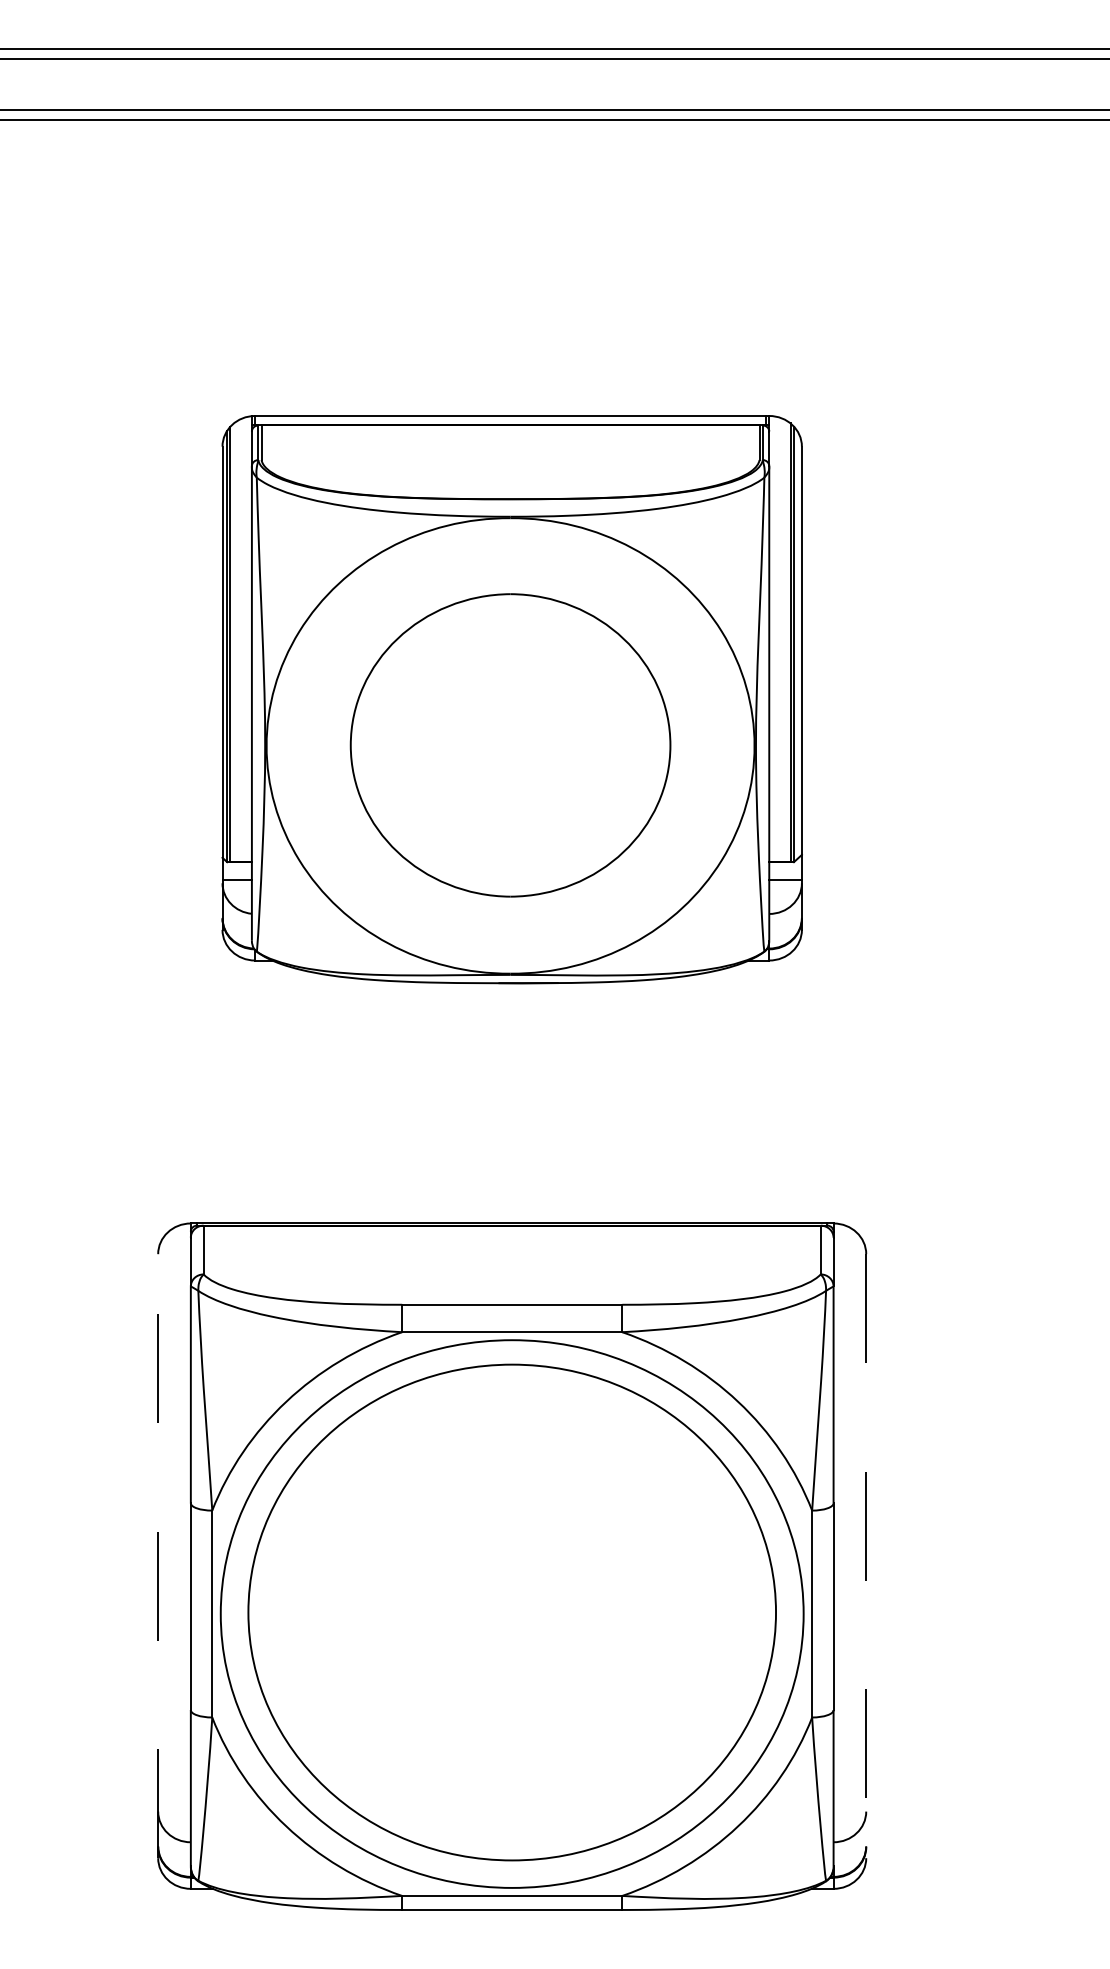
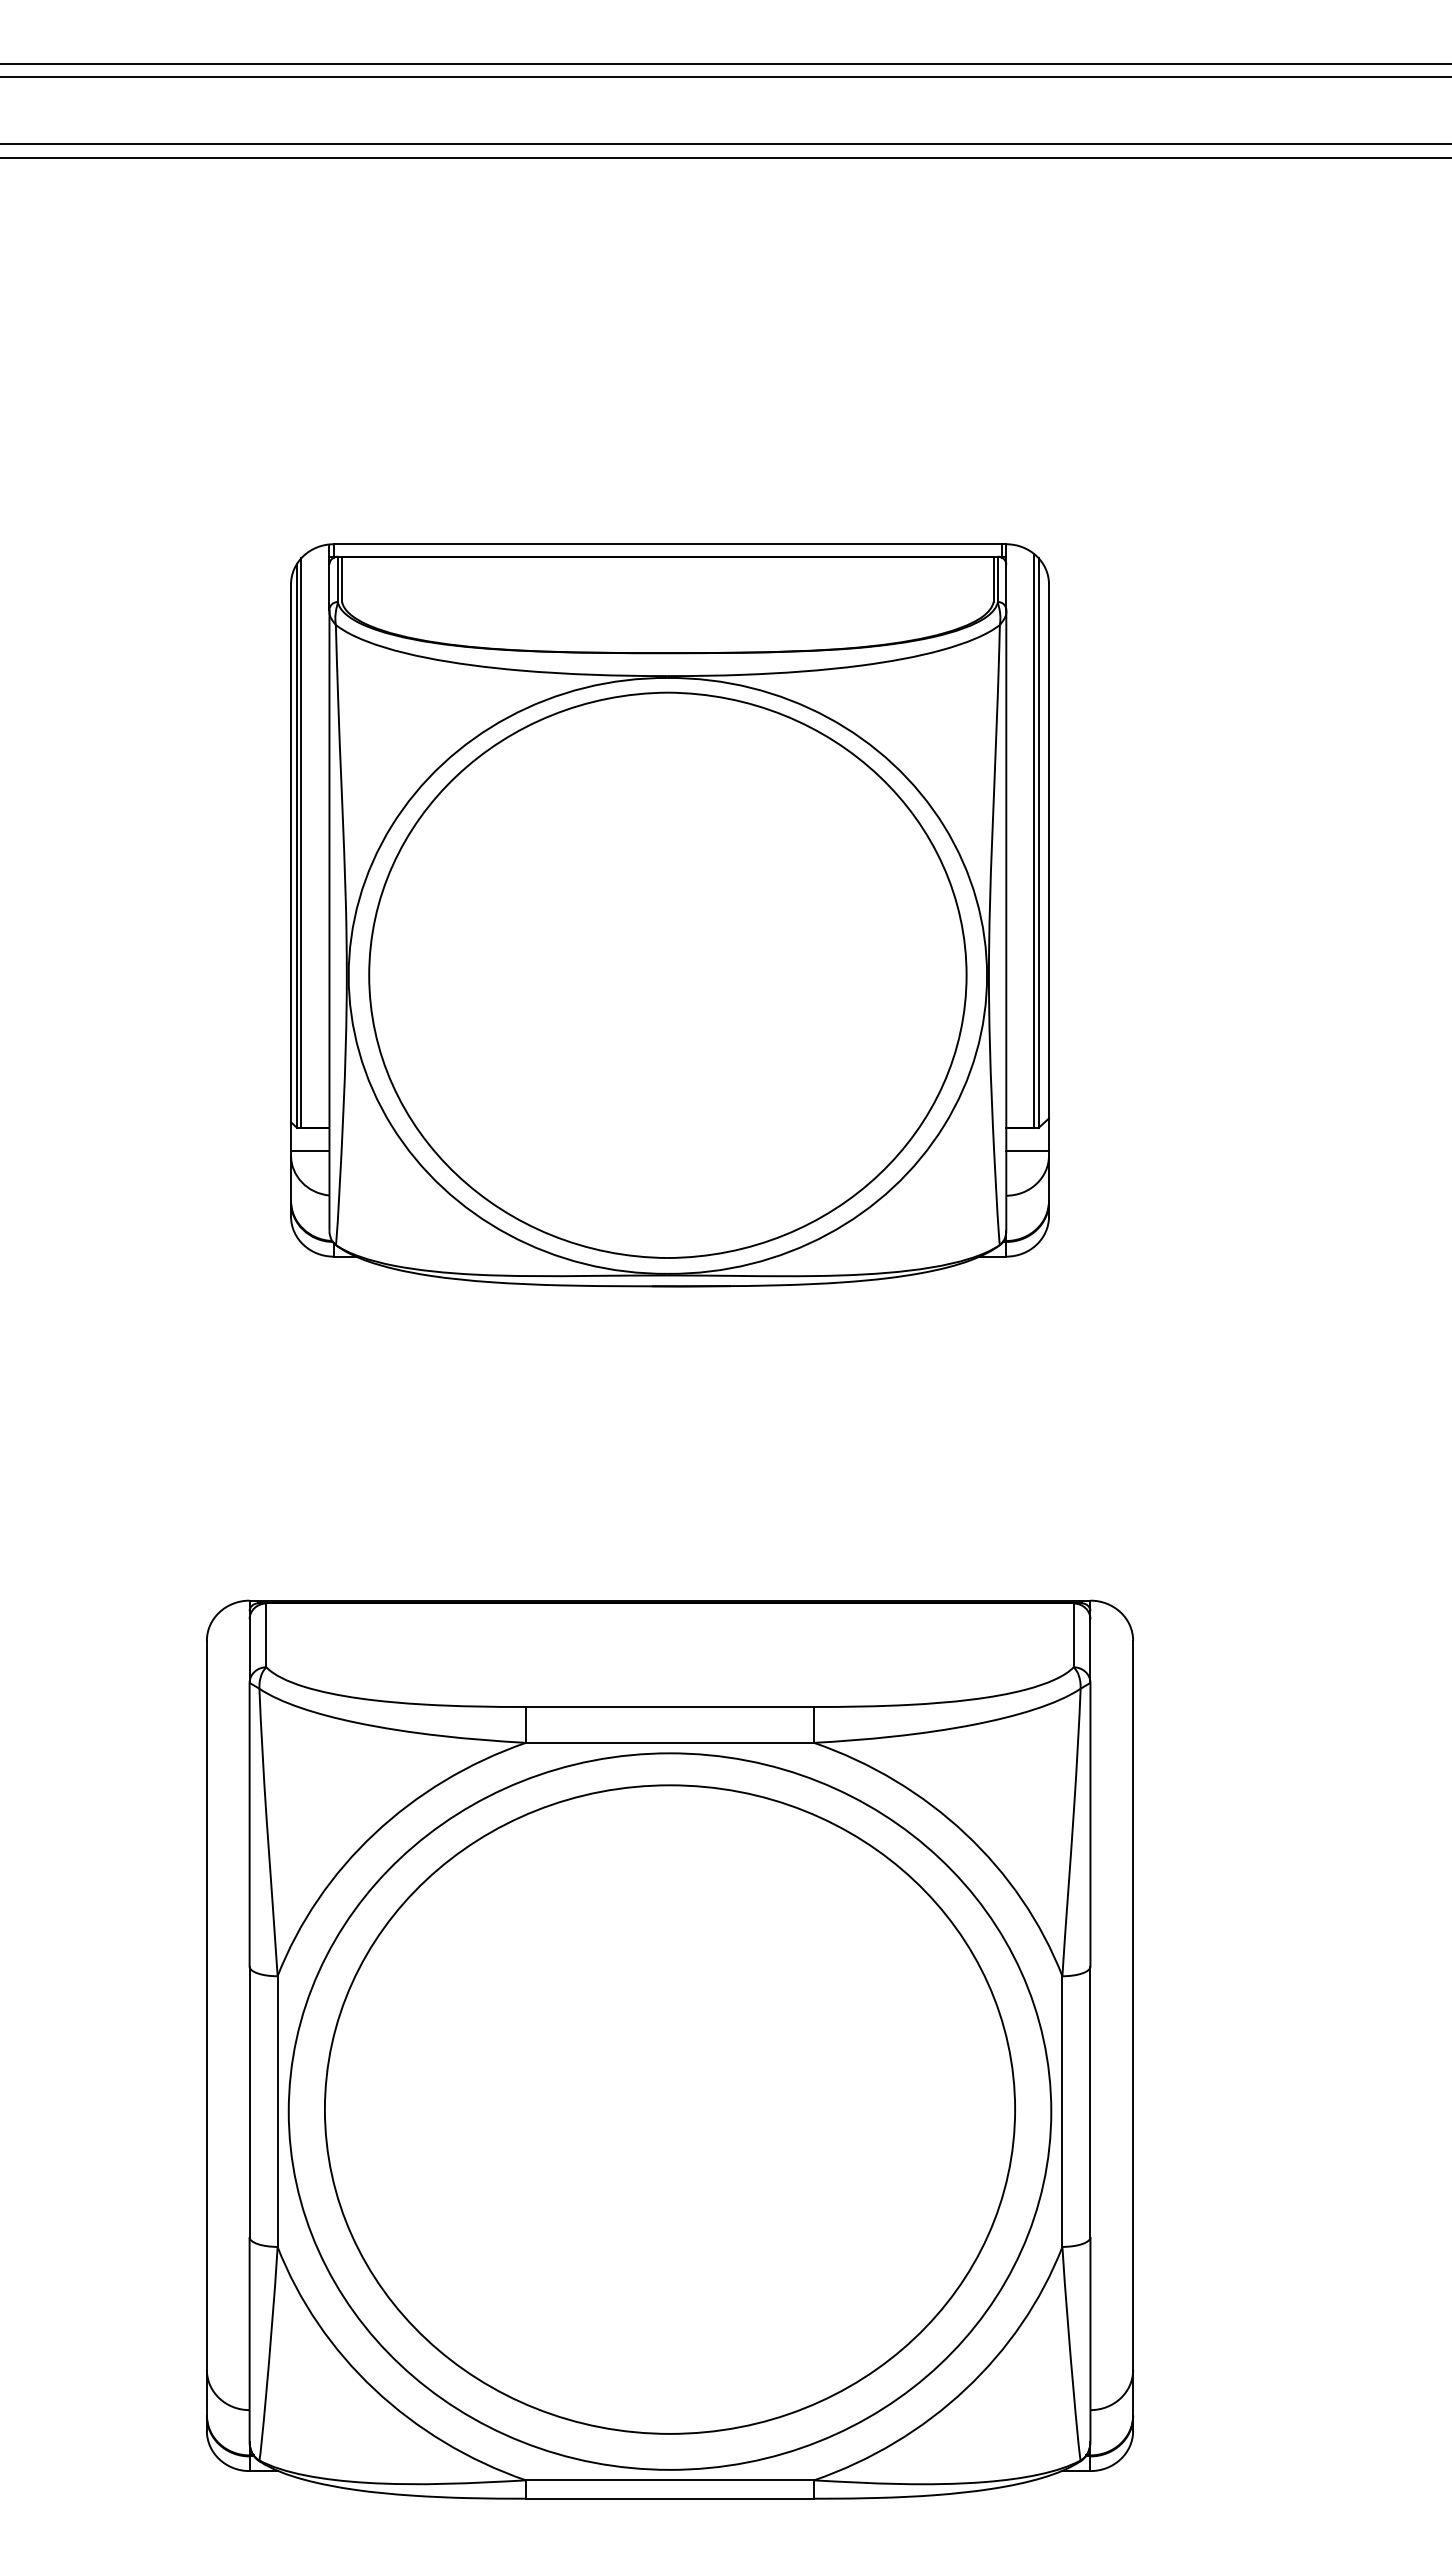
part: (510, 744) -> (667, 974), size x1.43
line: (157, 1555) -> (206, 2035), dashed -> solid
line: (866, 1556) -> (1133, 2036), dashed -> solid

